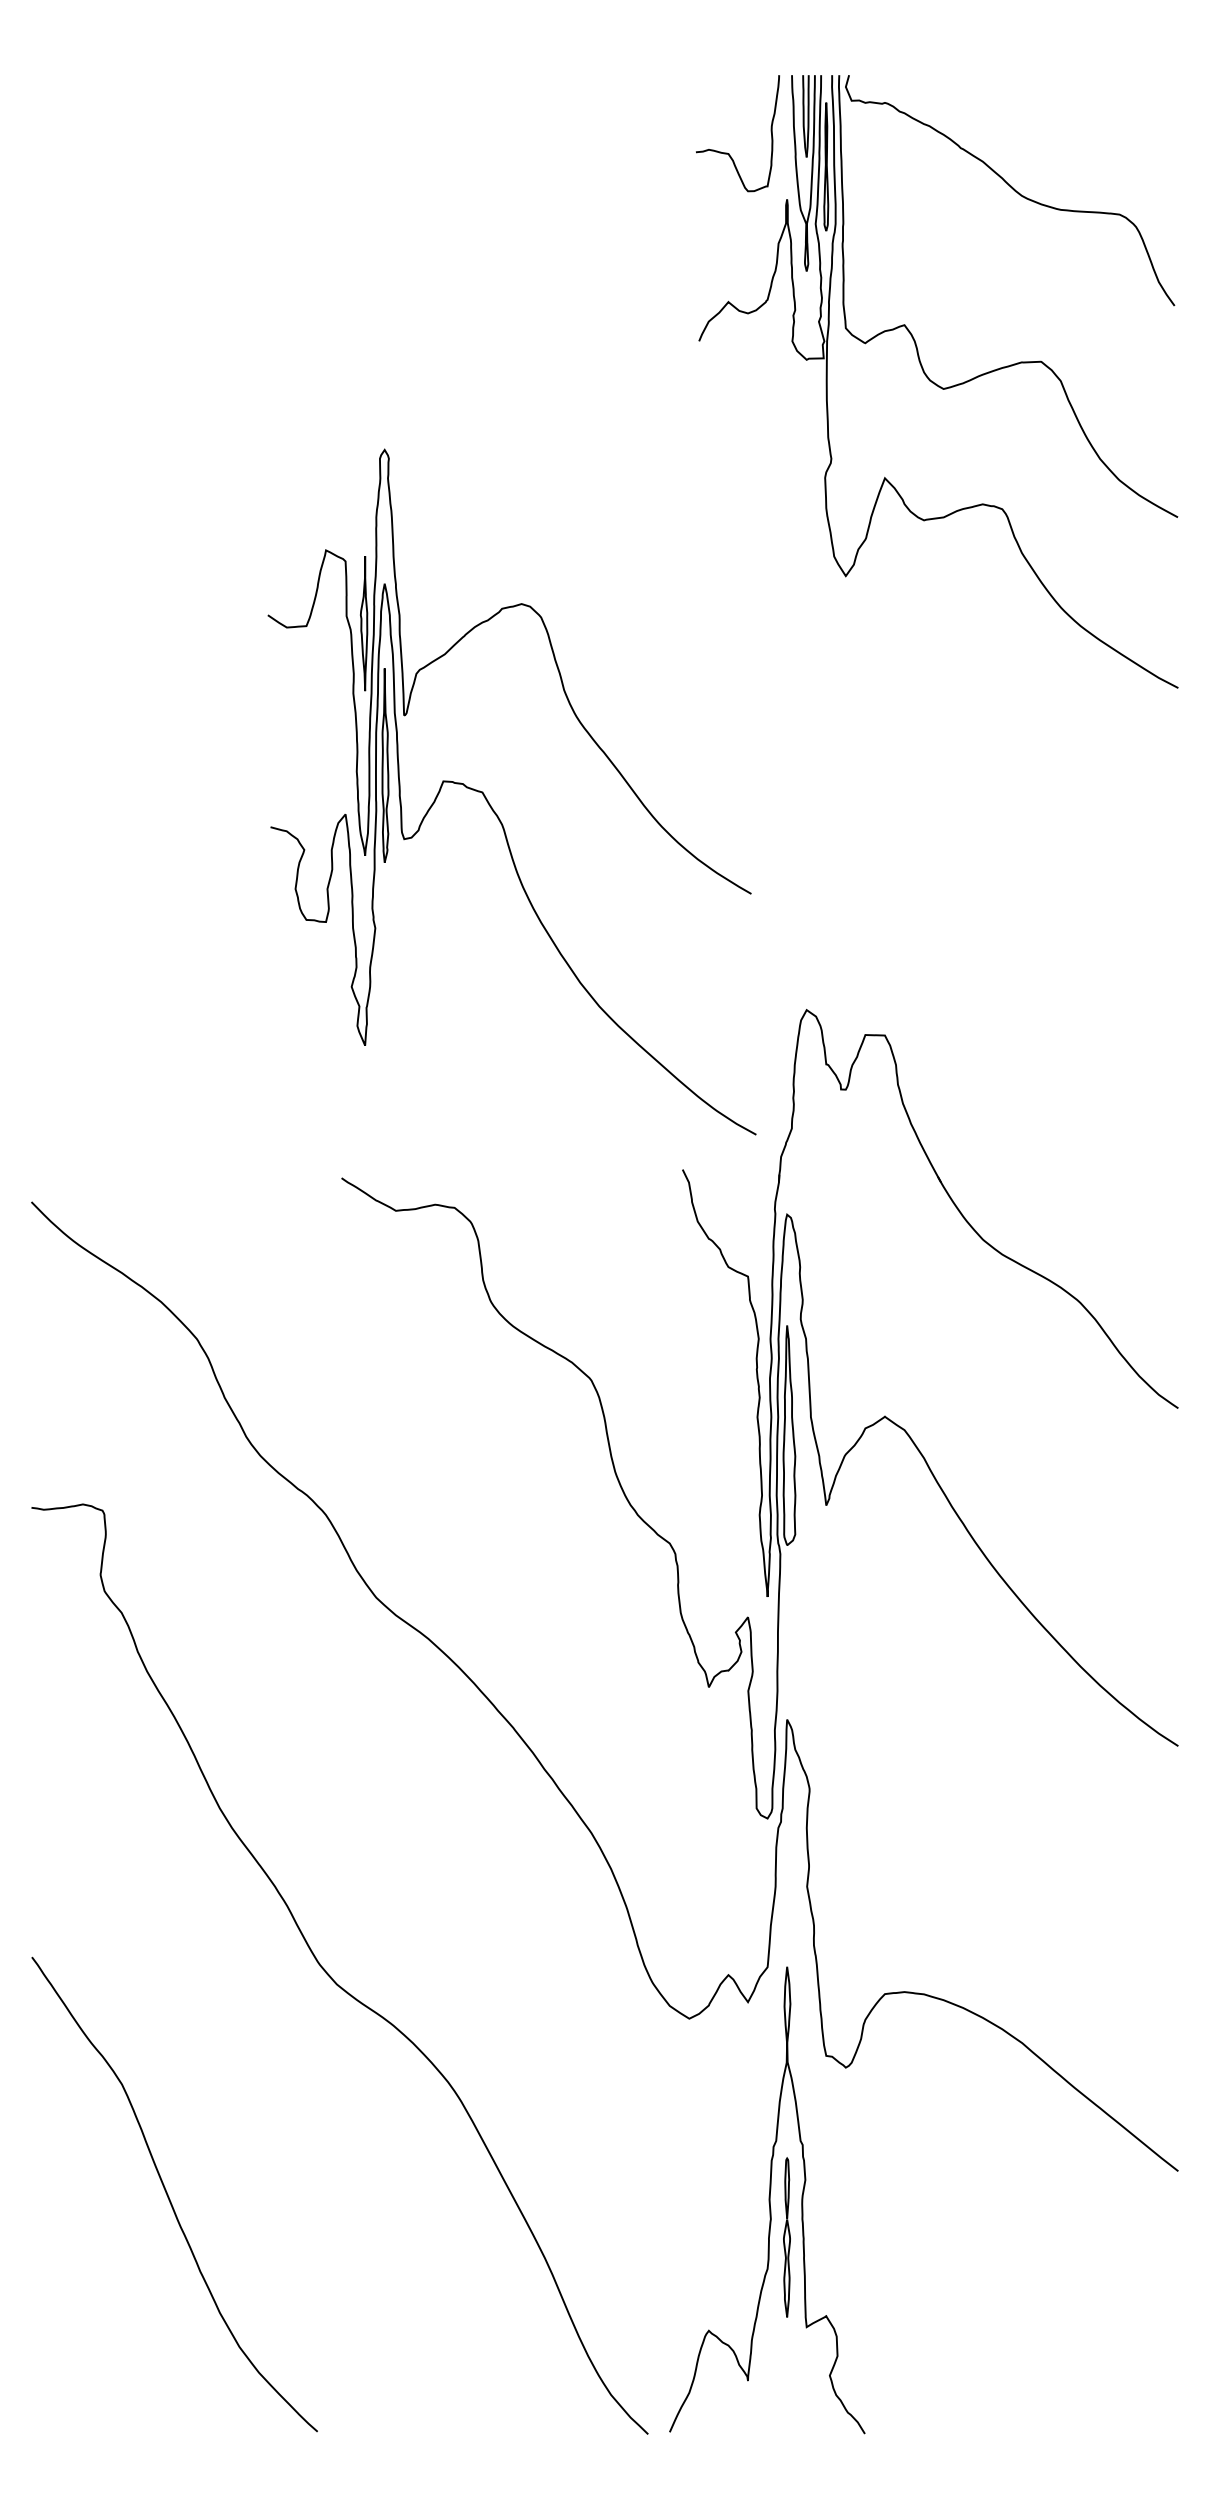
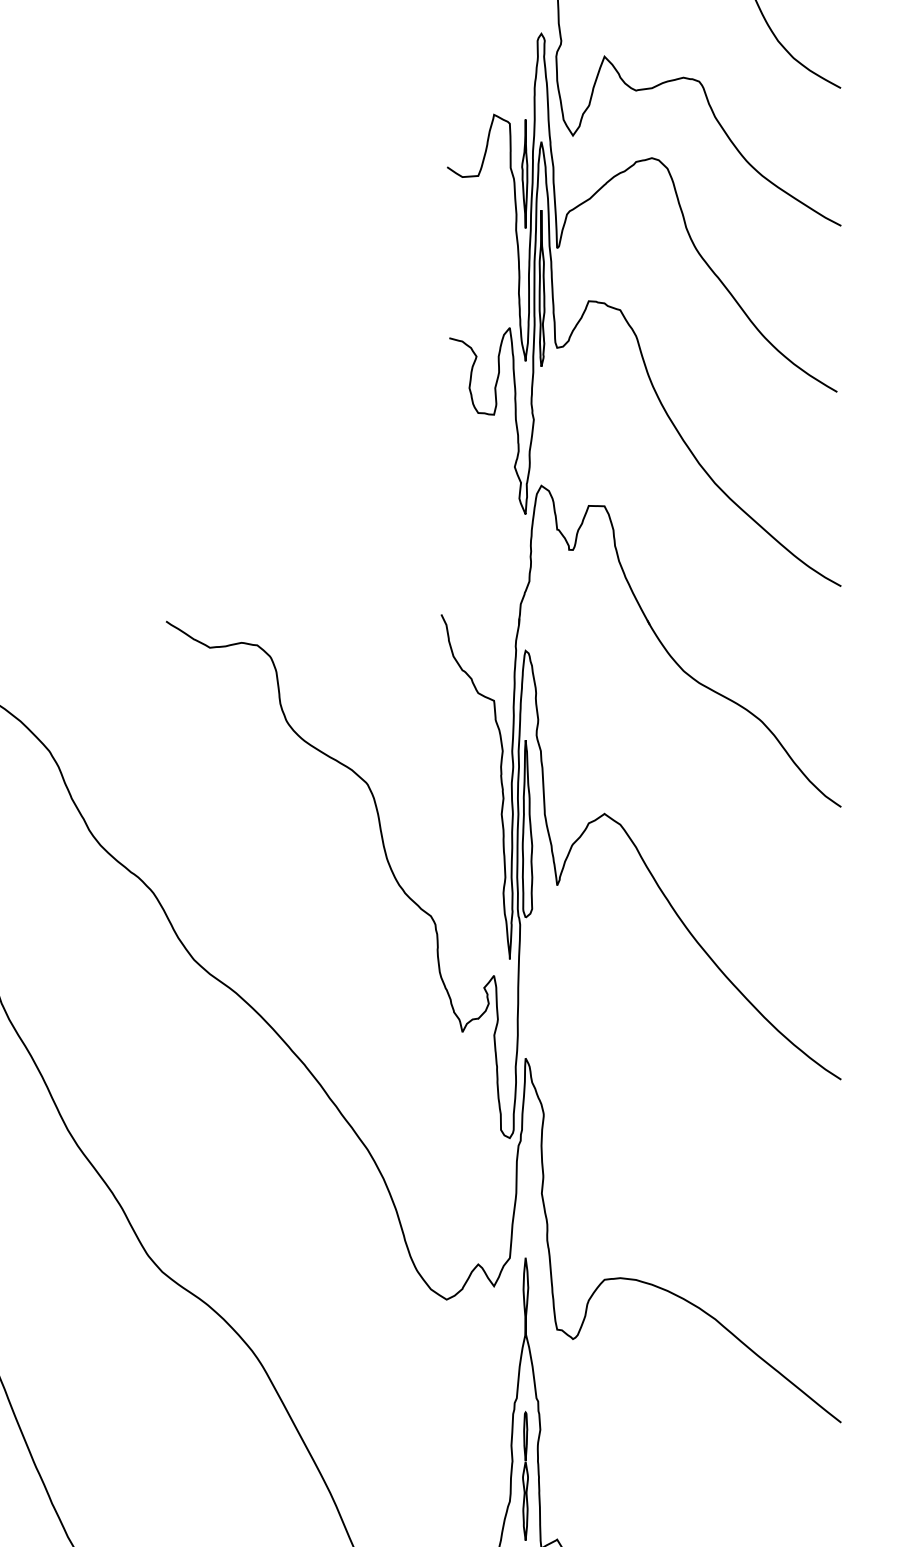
part: (491, 805) -> (627, 320), moved

